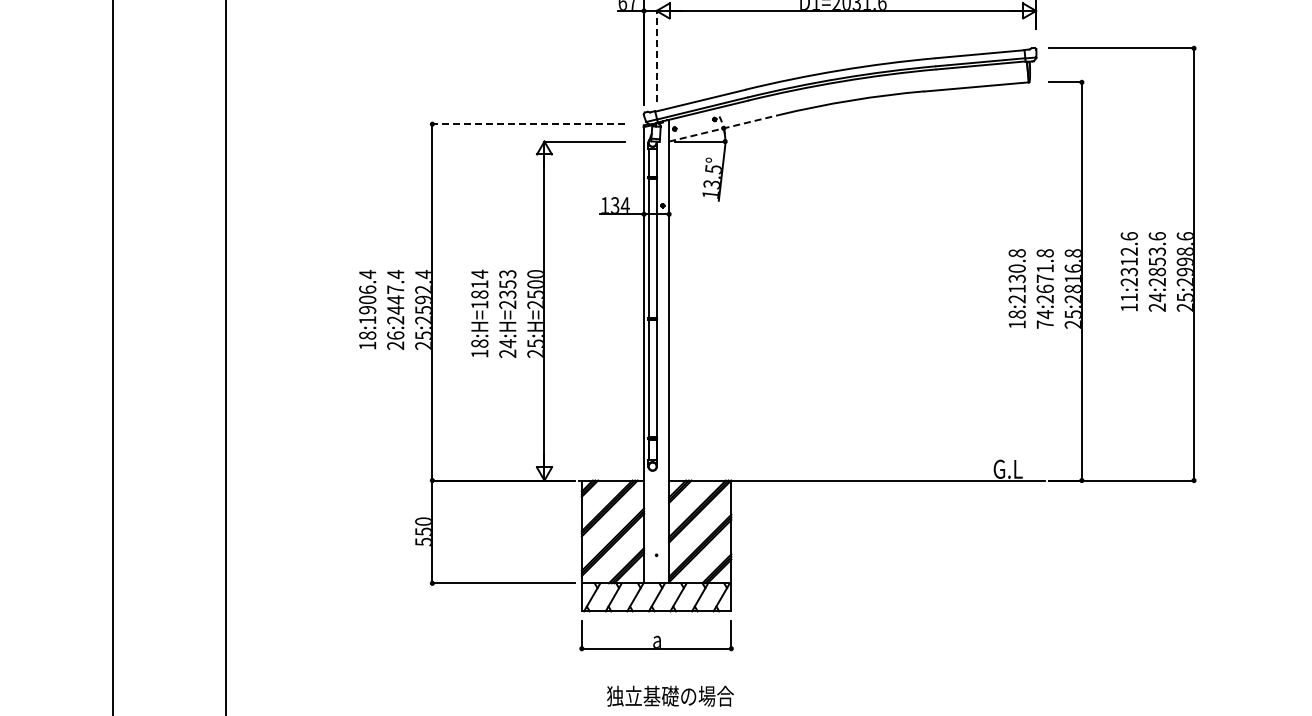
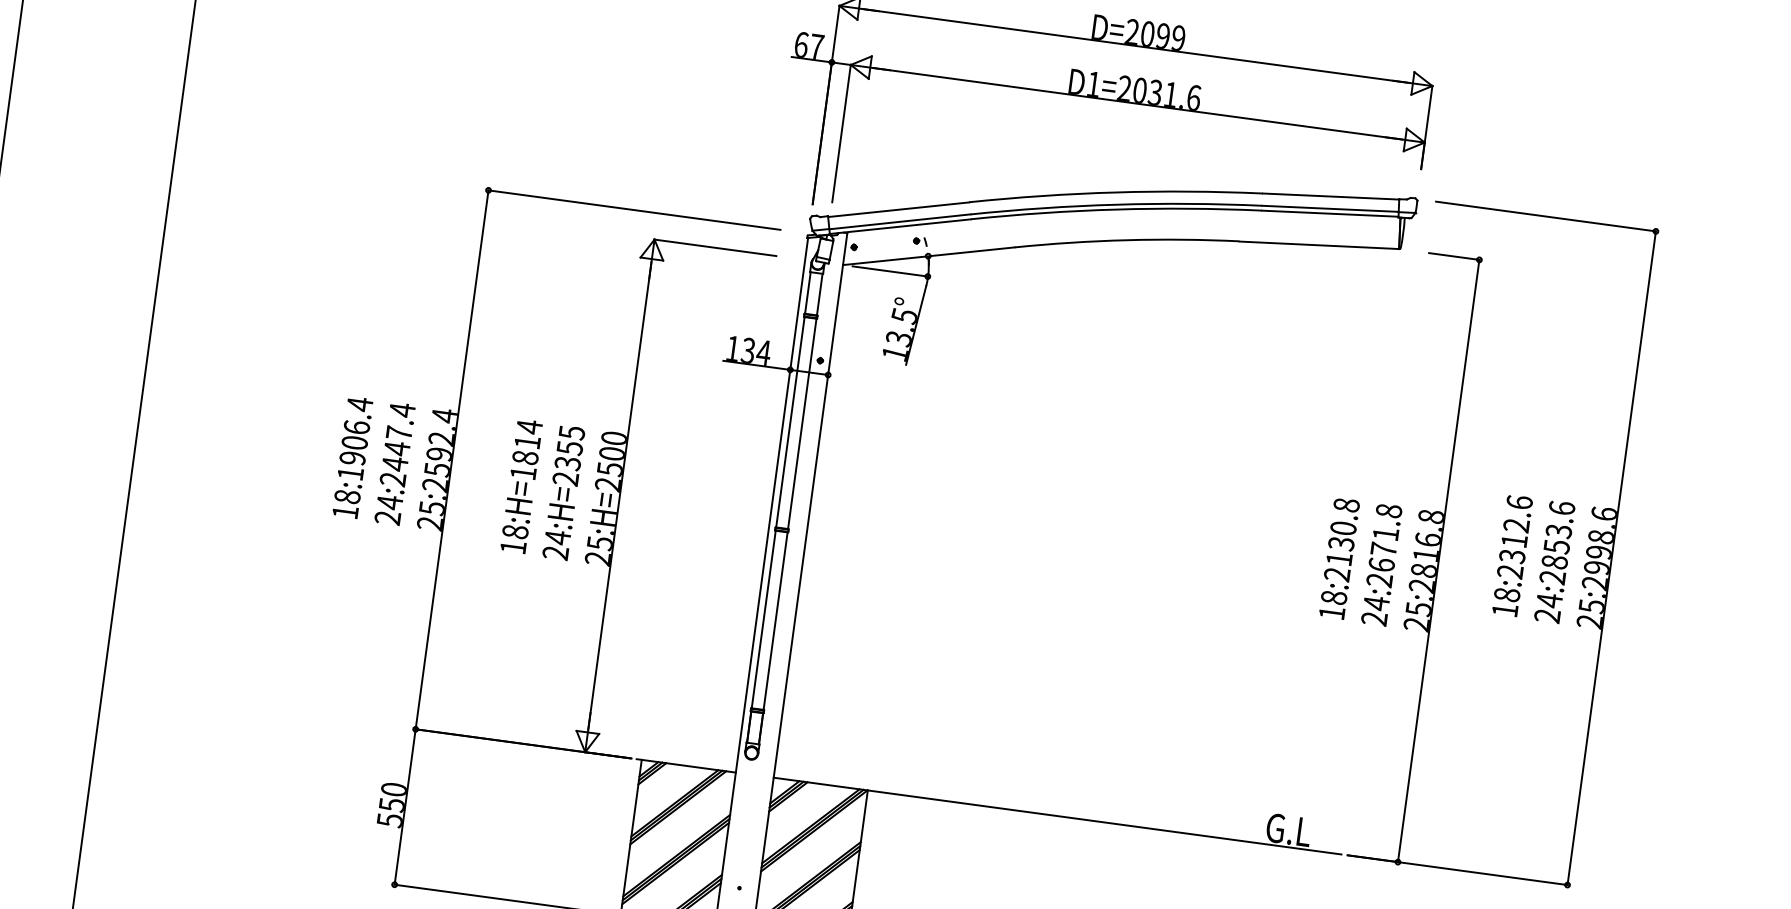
line: (656, 56) -> (841, 133), dashed -> solid
line: (528, 124) -> (633, 210), dashed -> solid
line: (724, 128) -> (929, 256), dashed -> solid
text: (507, 274) -> (571, 433), 24:H=2353 -> 24:H=2355
text: (1128, 297) -> (1505, 594), 11:2312.6 -> 18:2312.6
text: (1044, 324) -> (1373, 618), 74:2671.8 -> 24:2671.8
text: (395, 335) -> (389, 502), 26:2447.4 -> 24:2447.4

